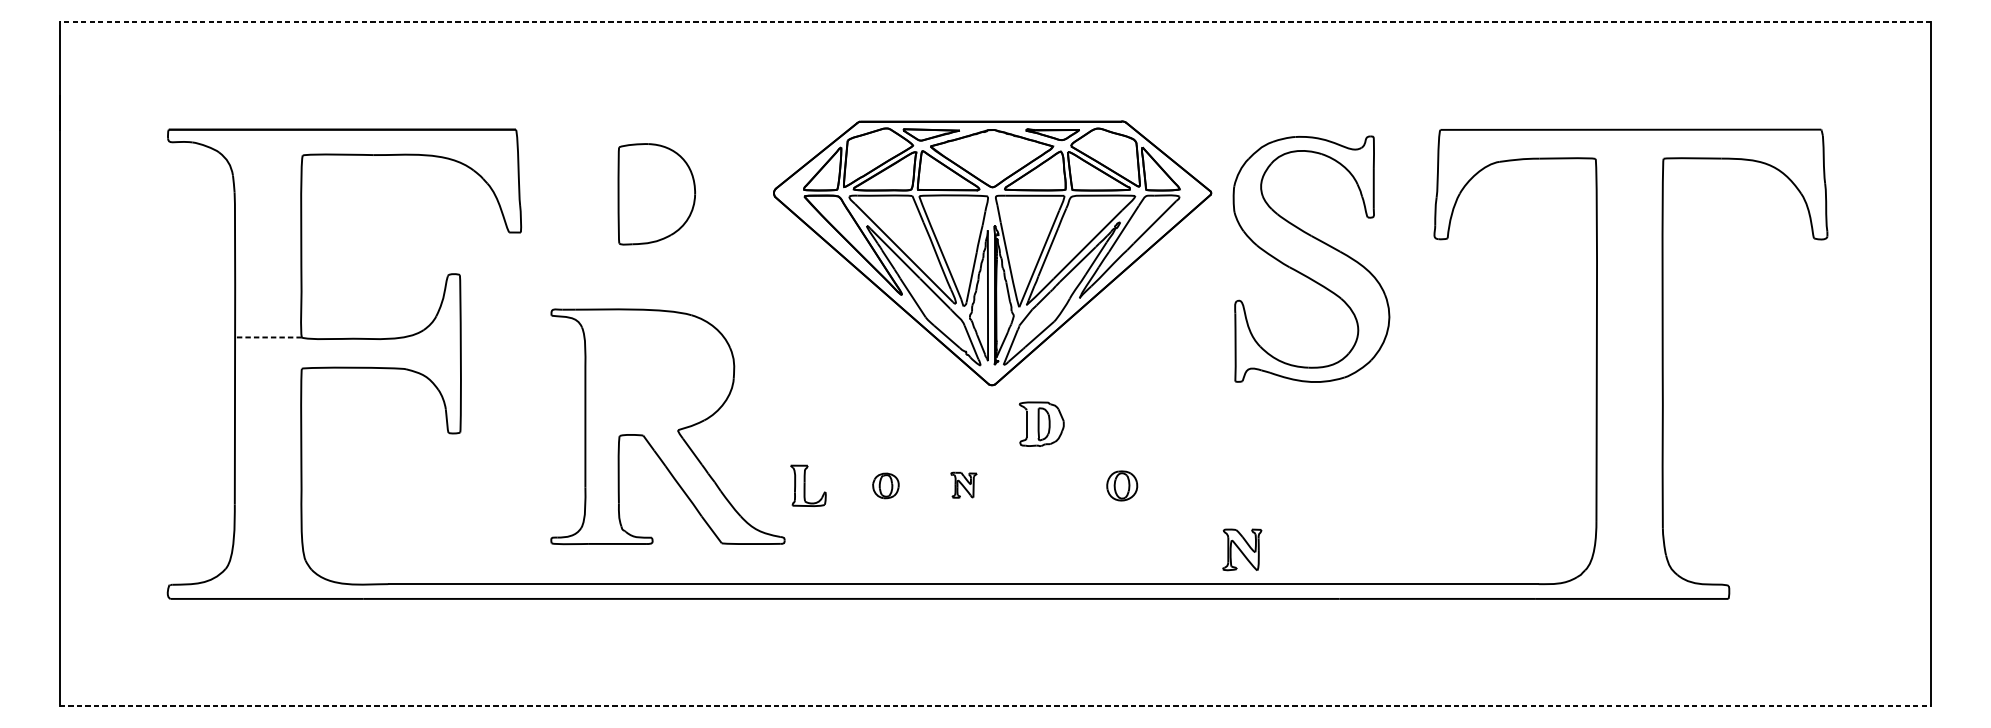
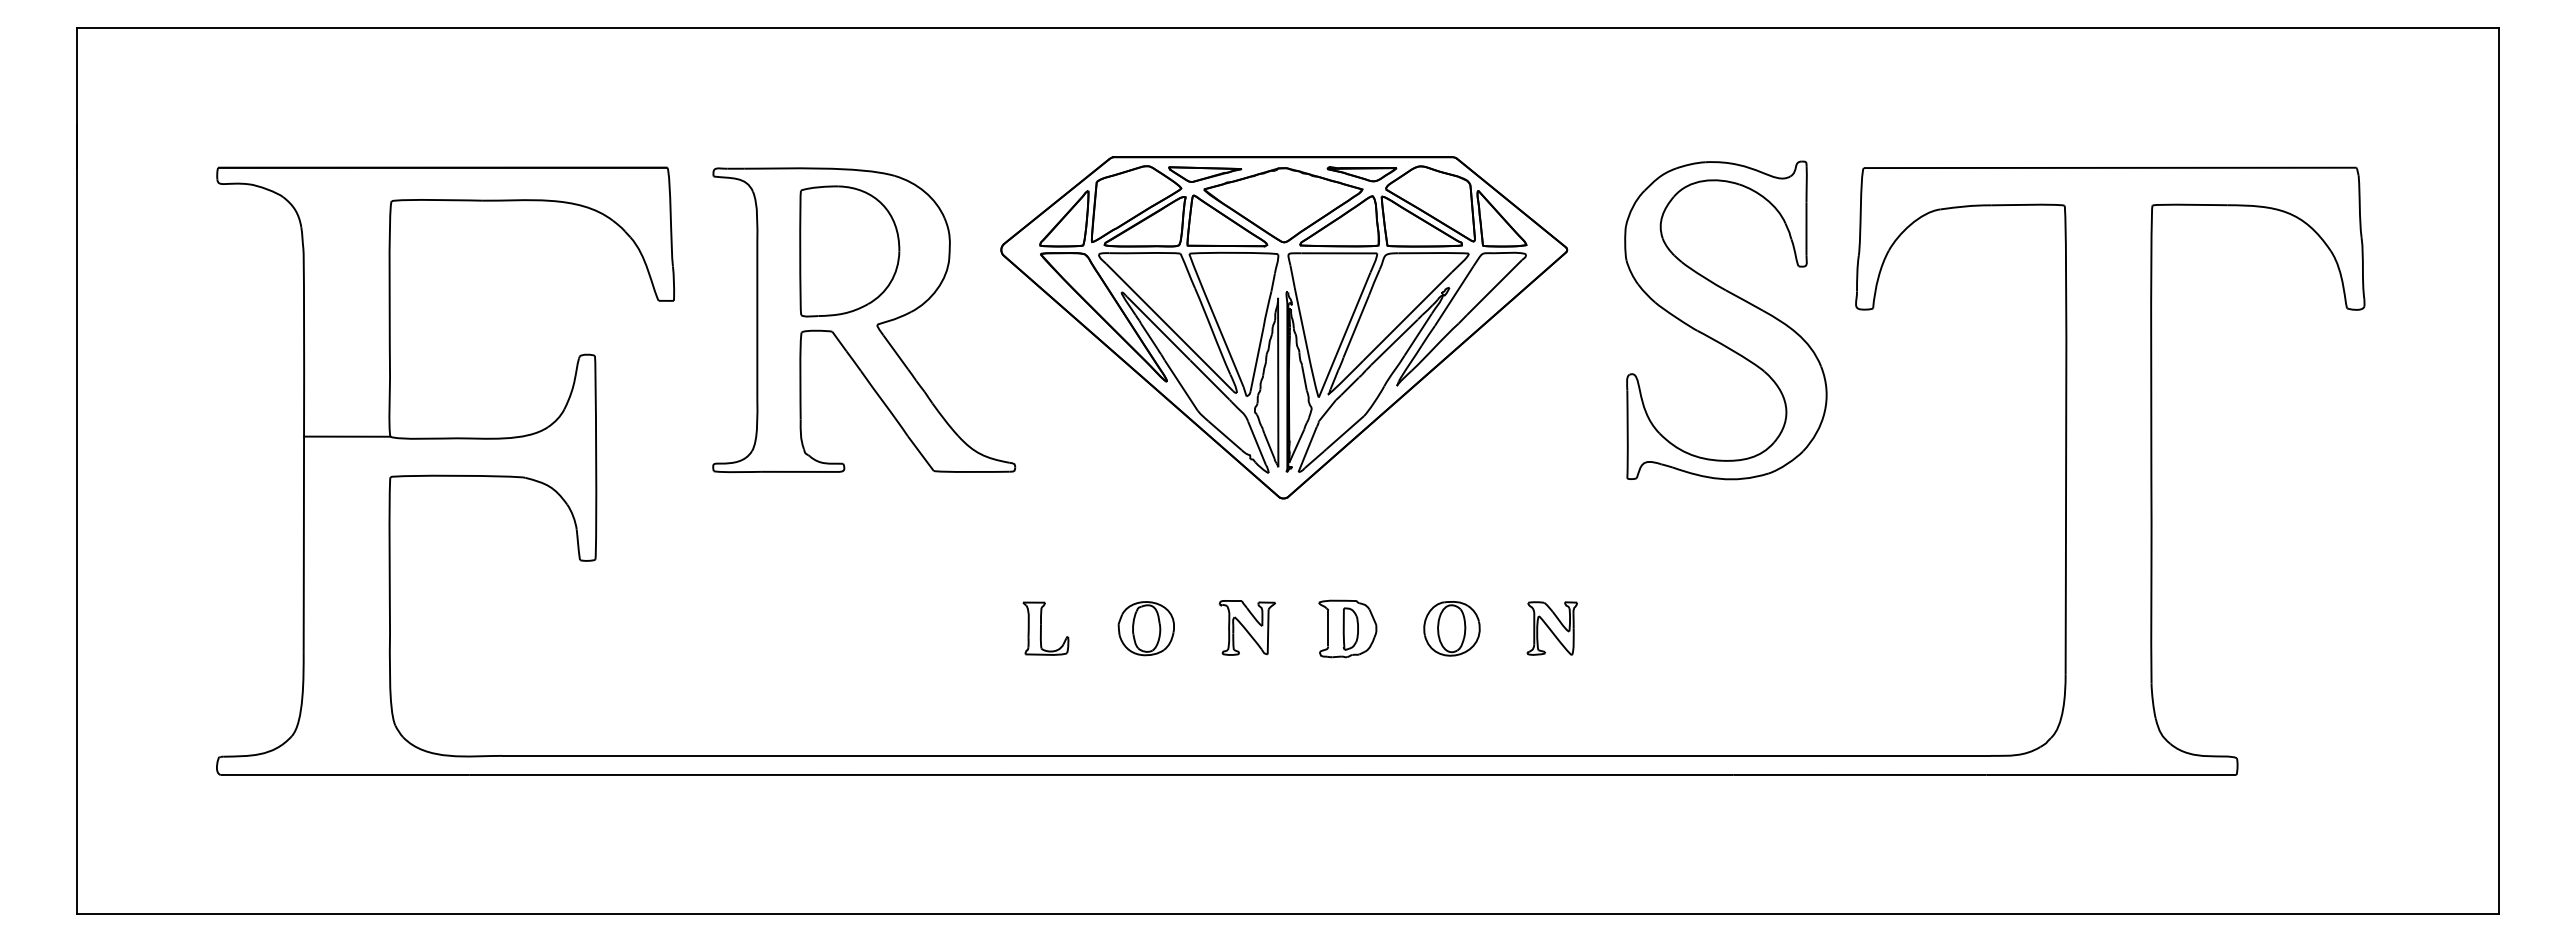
line: (995, 22) -> (1288, 28), dashed -> solid
part: (1311, 259) -> (1725, 320), moved
line: (267, 337) -> (346, 436), dashed -> solid
part: (1041, 423) -> (1347, 628), moved
part: (668, 426) -> (864, 320), moved
part: (963, 484) -> (1246, 627), size x1.67
part: (885, 485) -> (1145, 628), size x1.67
part: (1121, 485) -> (1451, 628), size x1.43
part: (1241, 549) -> (1551, 628), moved
line: (995, 705) -> (1288, 913), dashed -> solid

